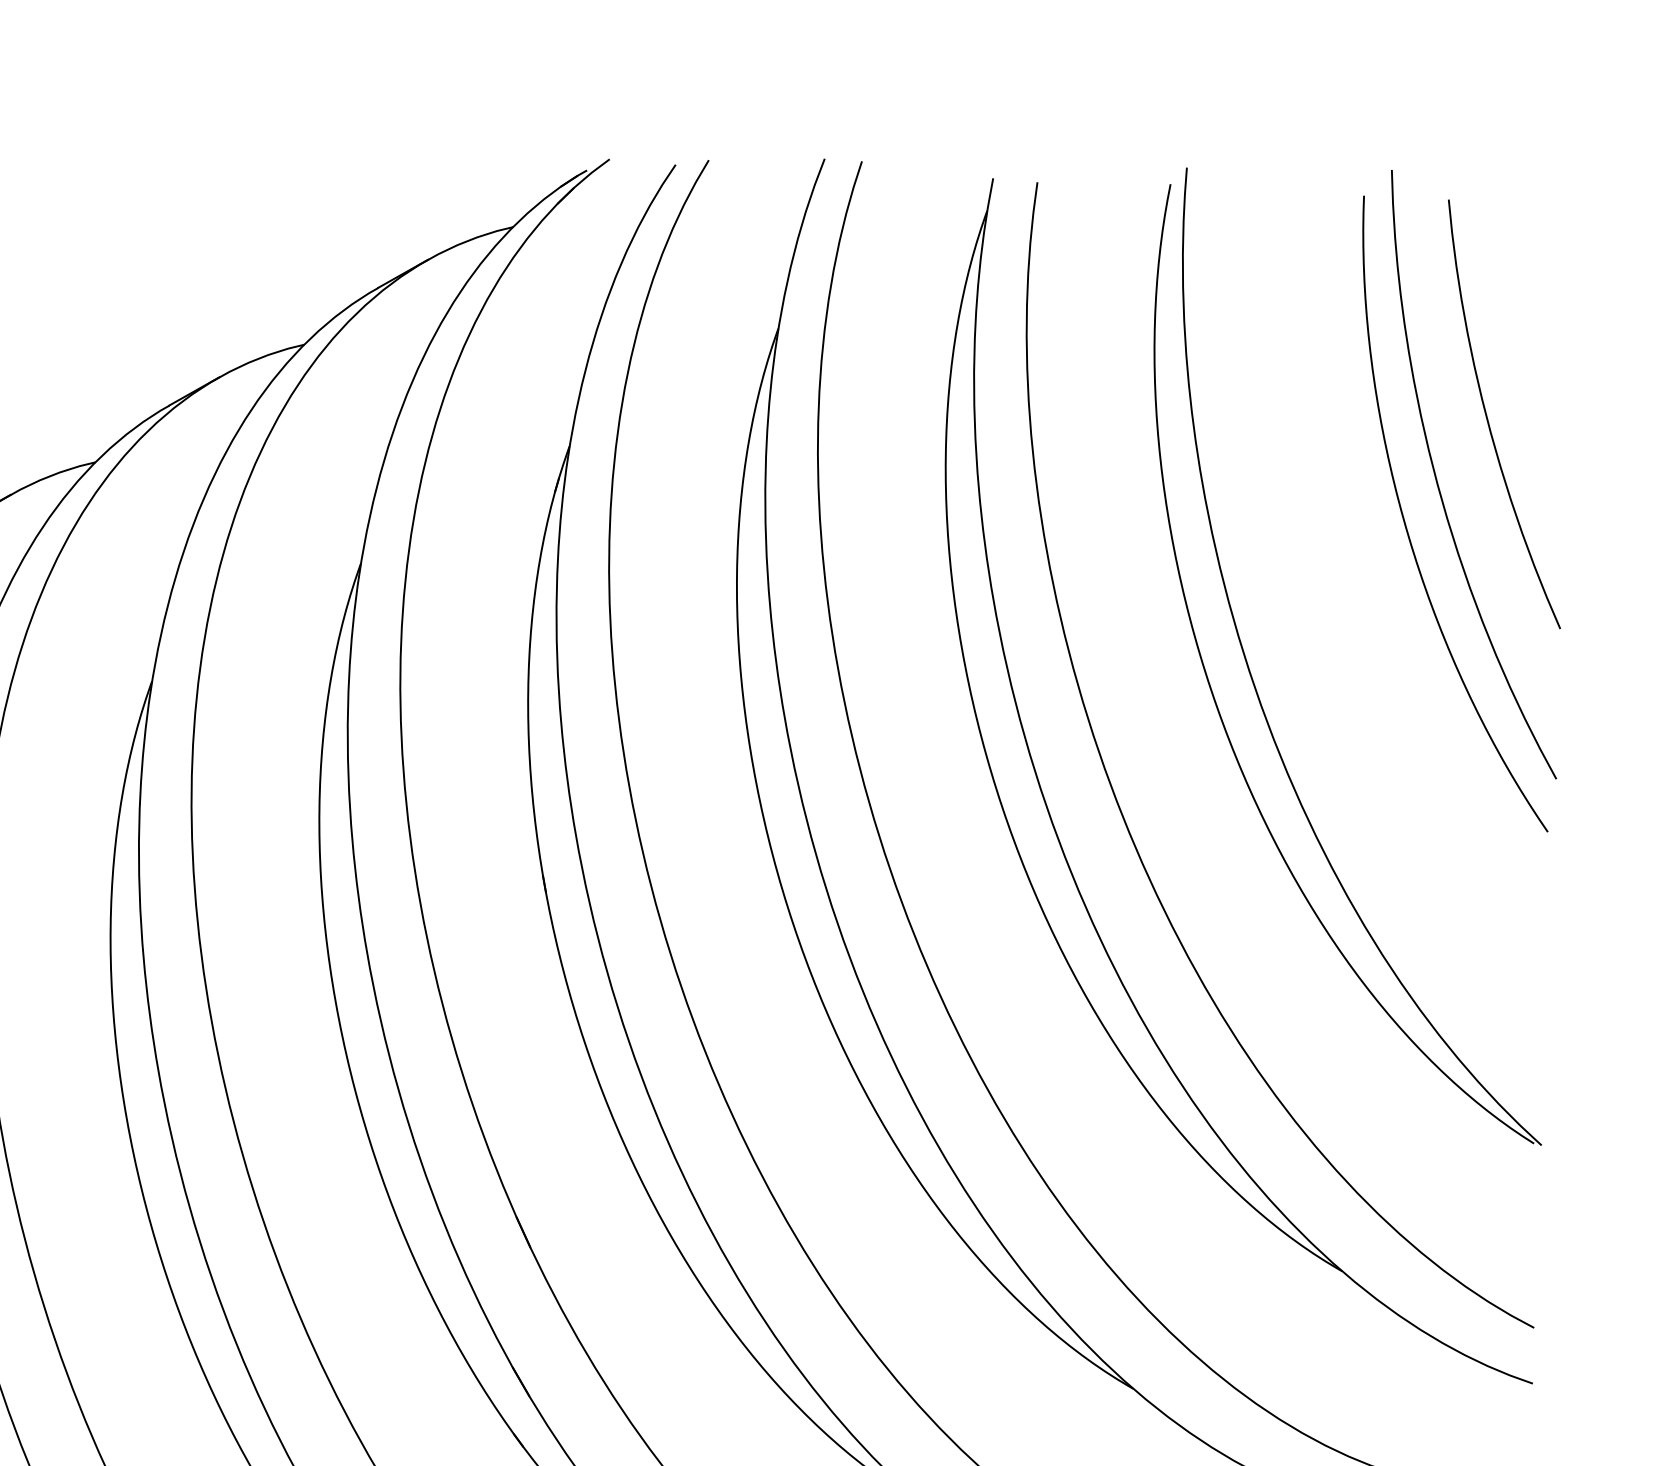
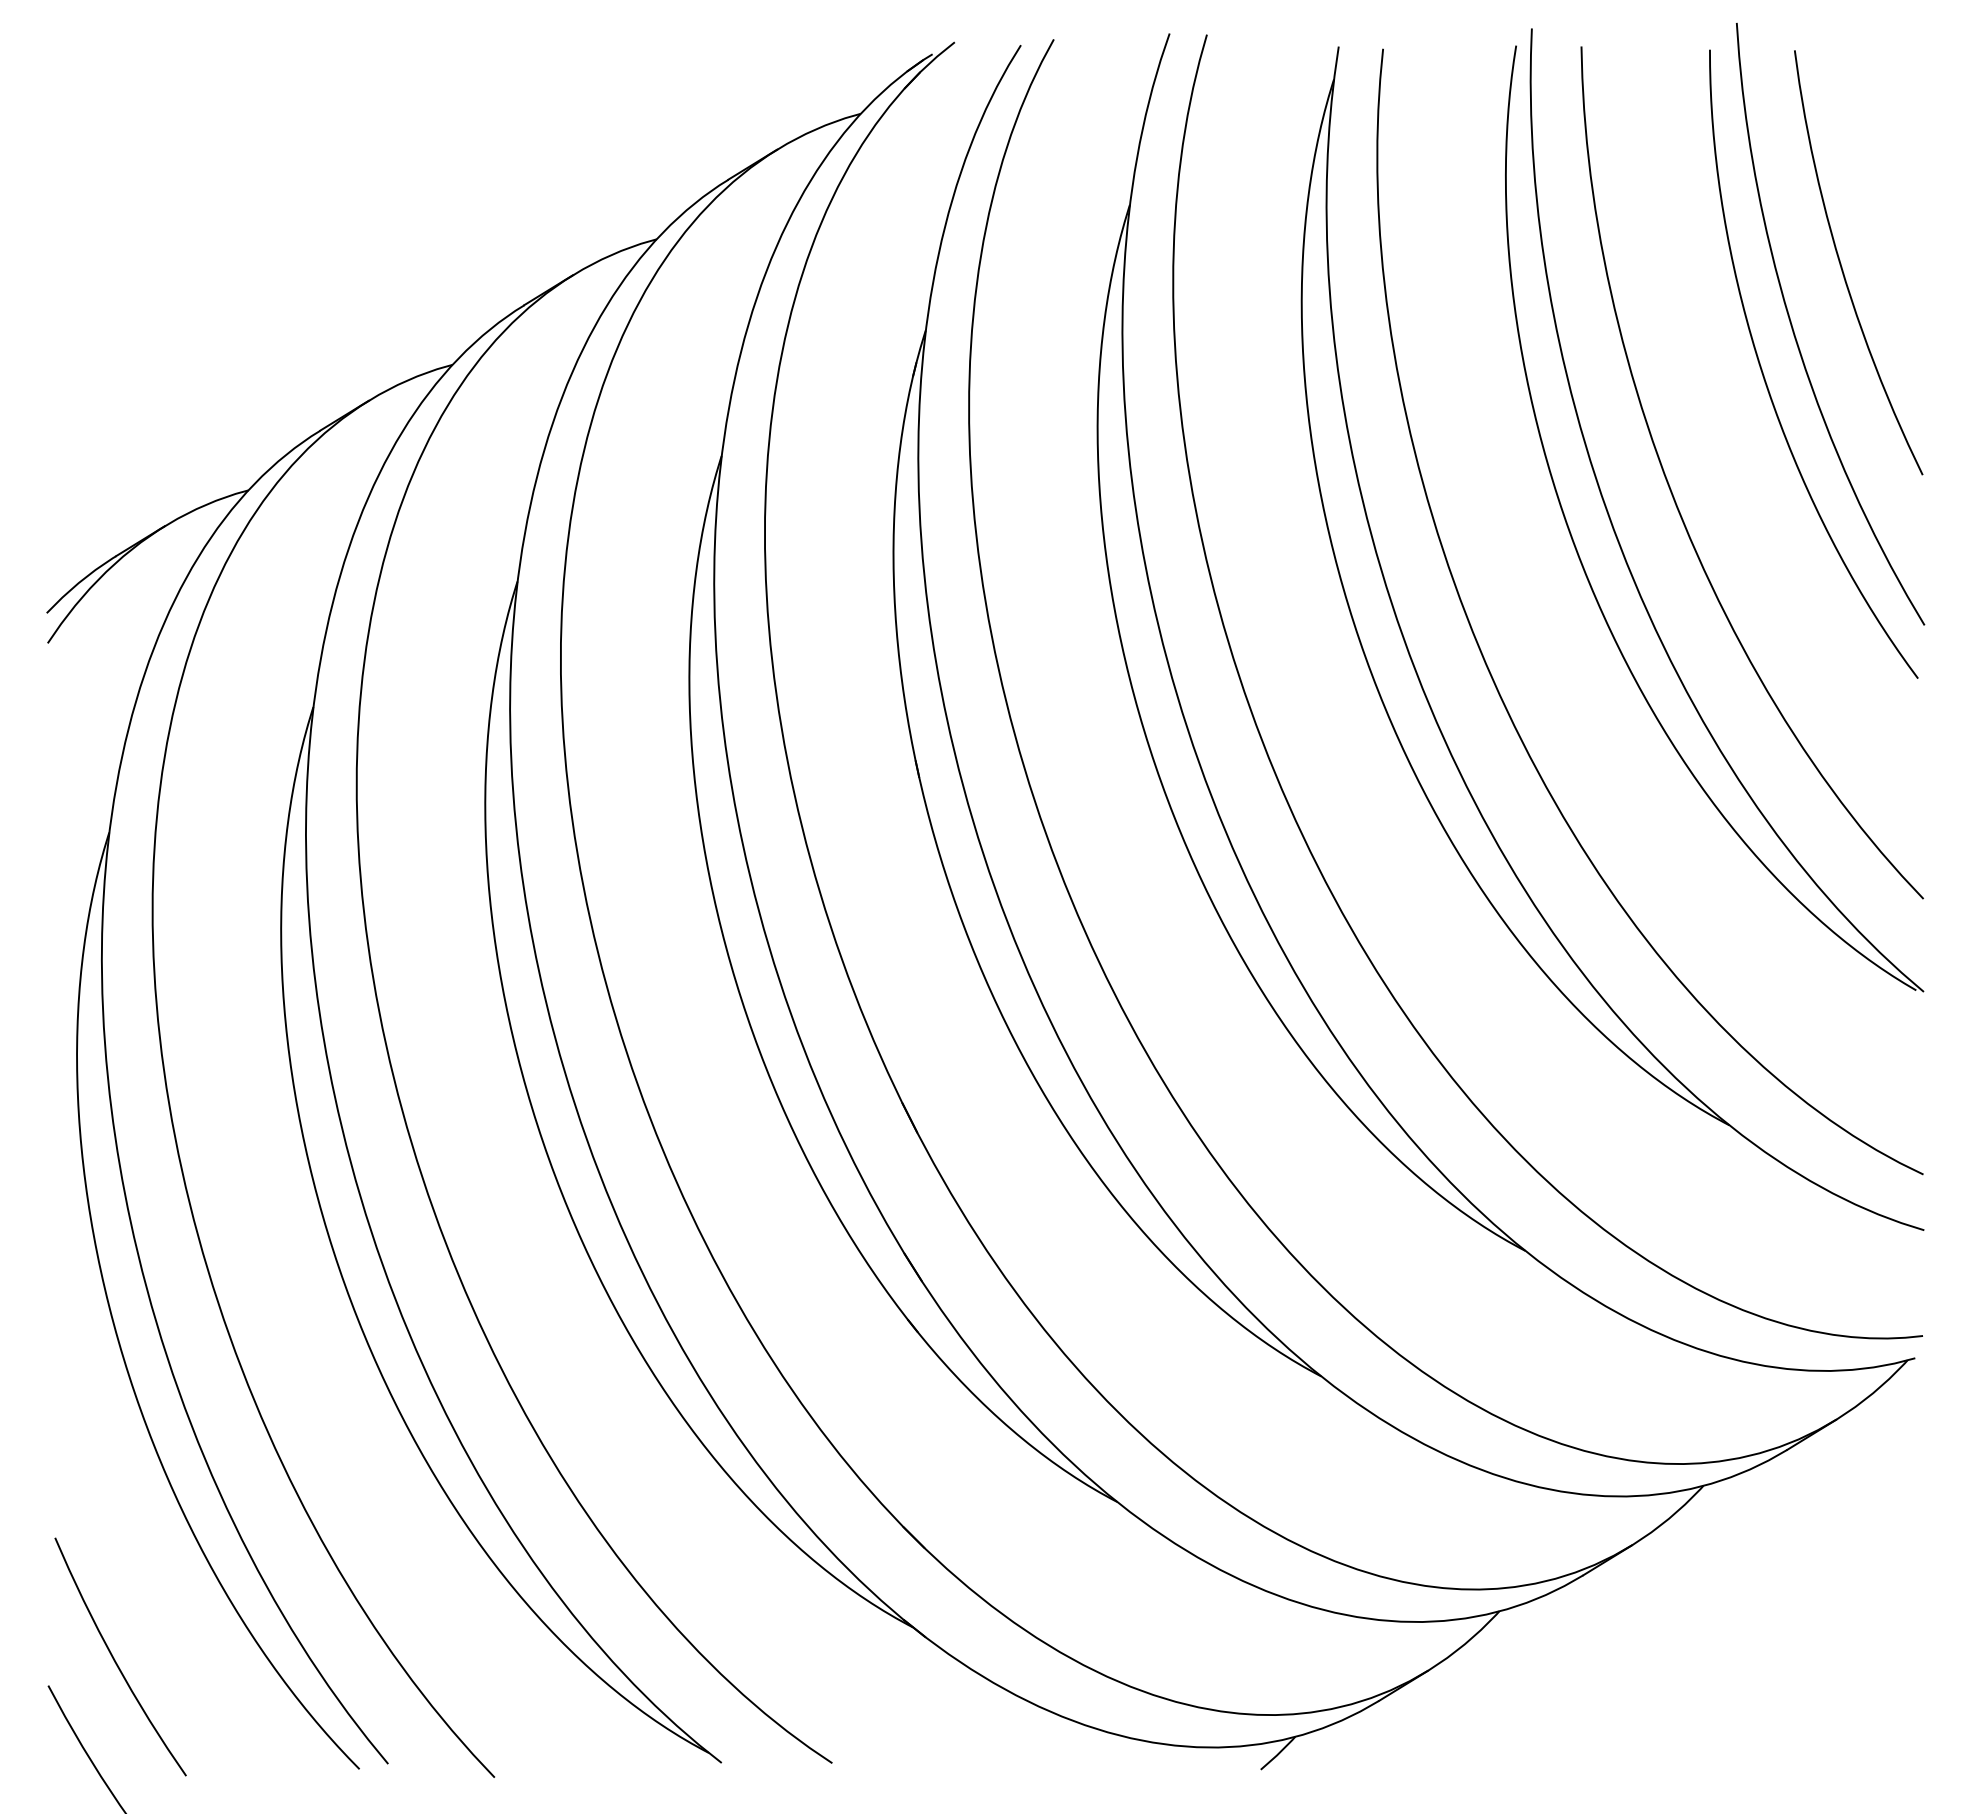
curve: (1314, 648) -> (1677, 504), added

